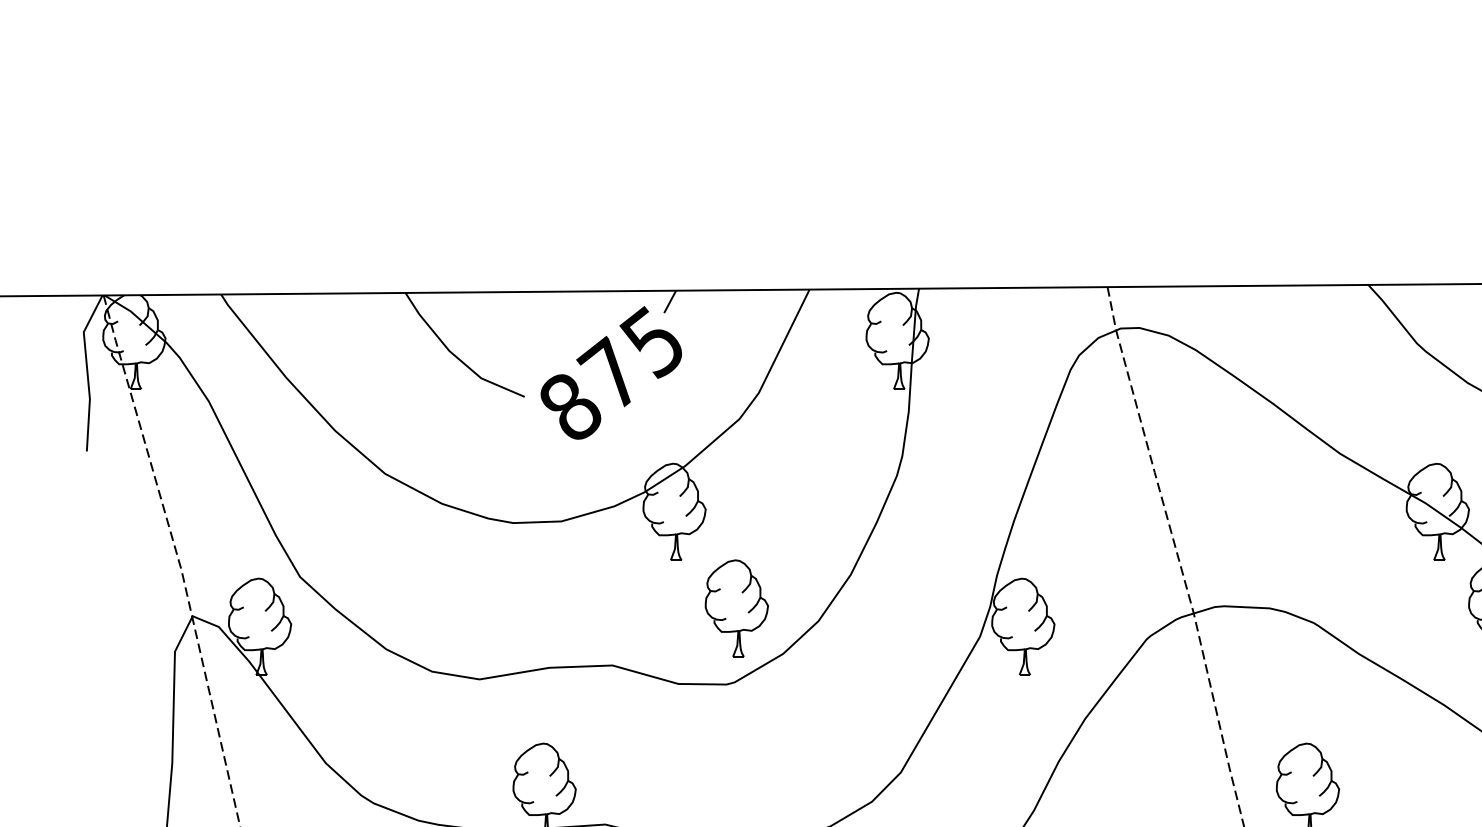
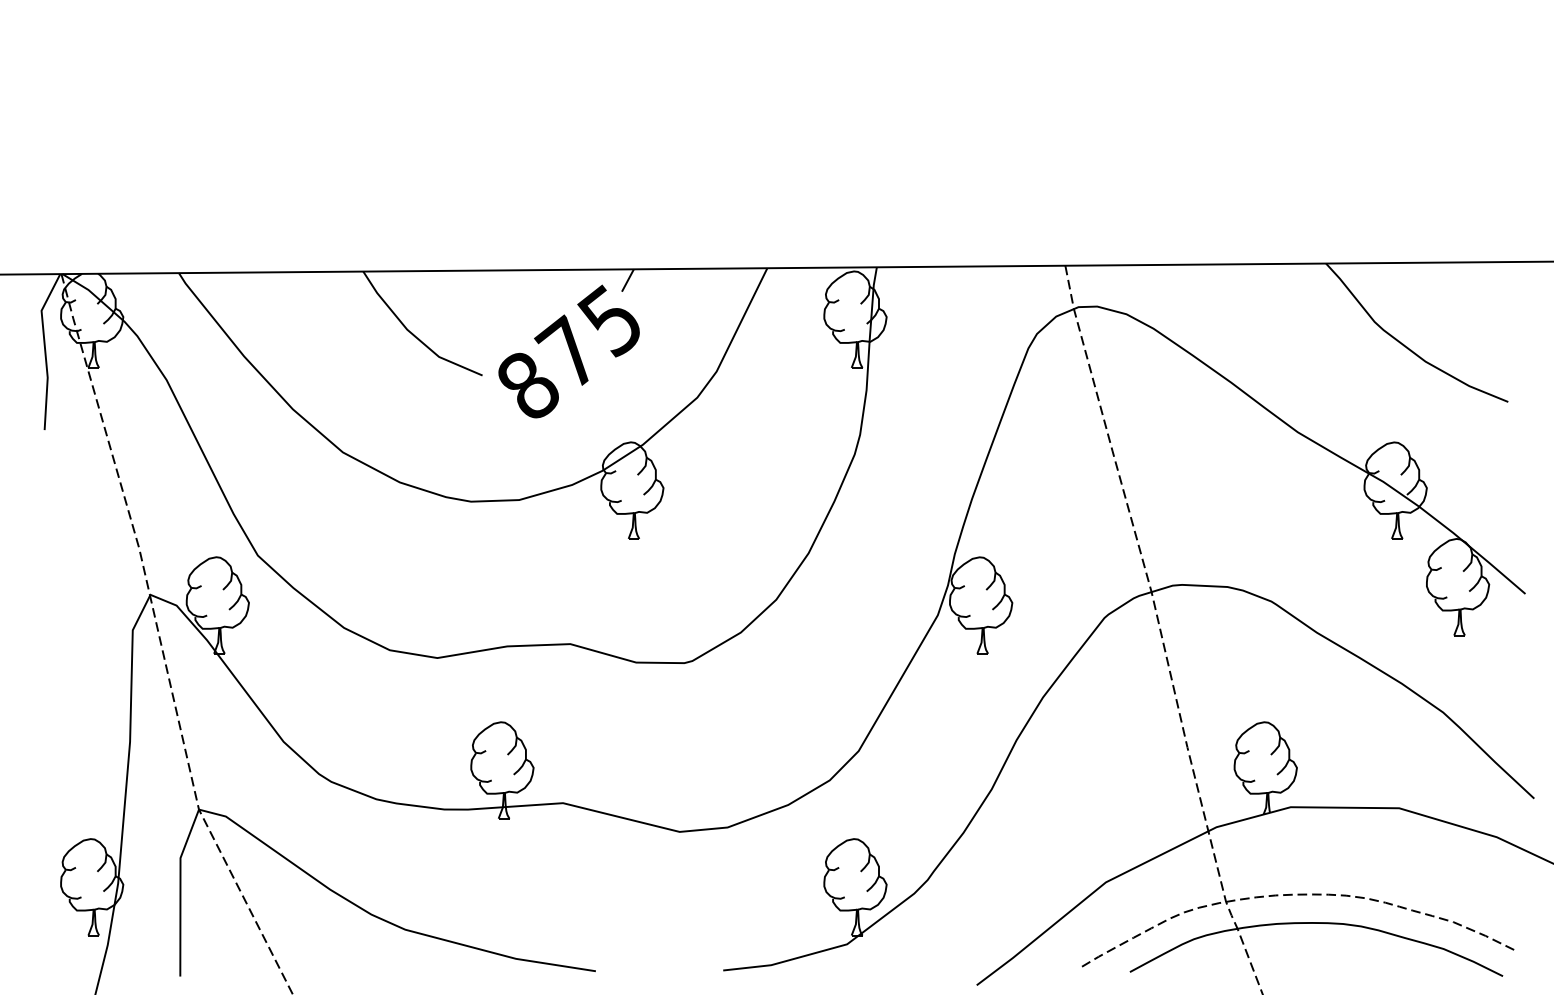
part: (736, 608) -> (694, 587), removed

